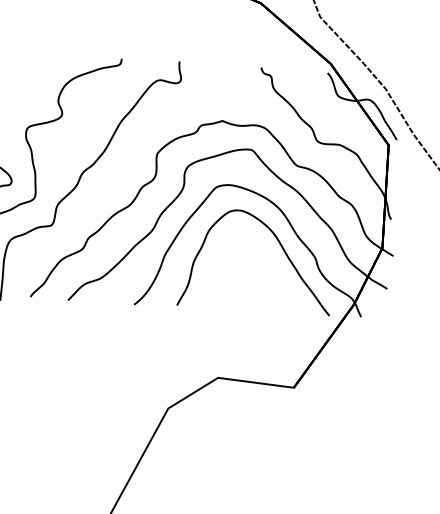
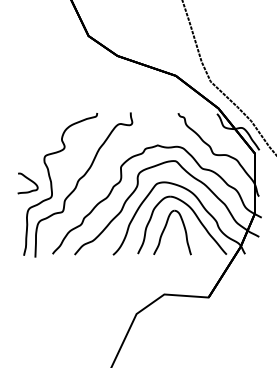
part: (226, 266) -> (165, 229), added

